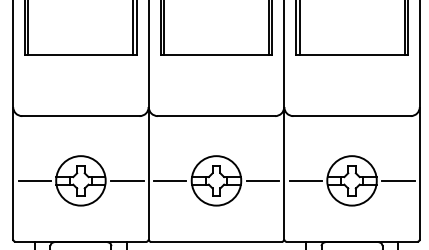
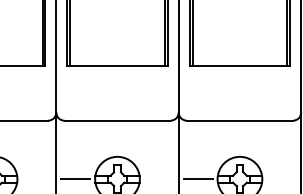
line: (127, 180) -> (37, 178), removed
line: (262, 180) -> (159, 178), removed
line: (398, 180) -> (281, 178), removed

